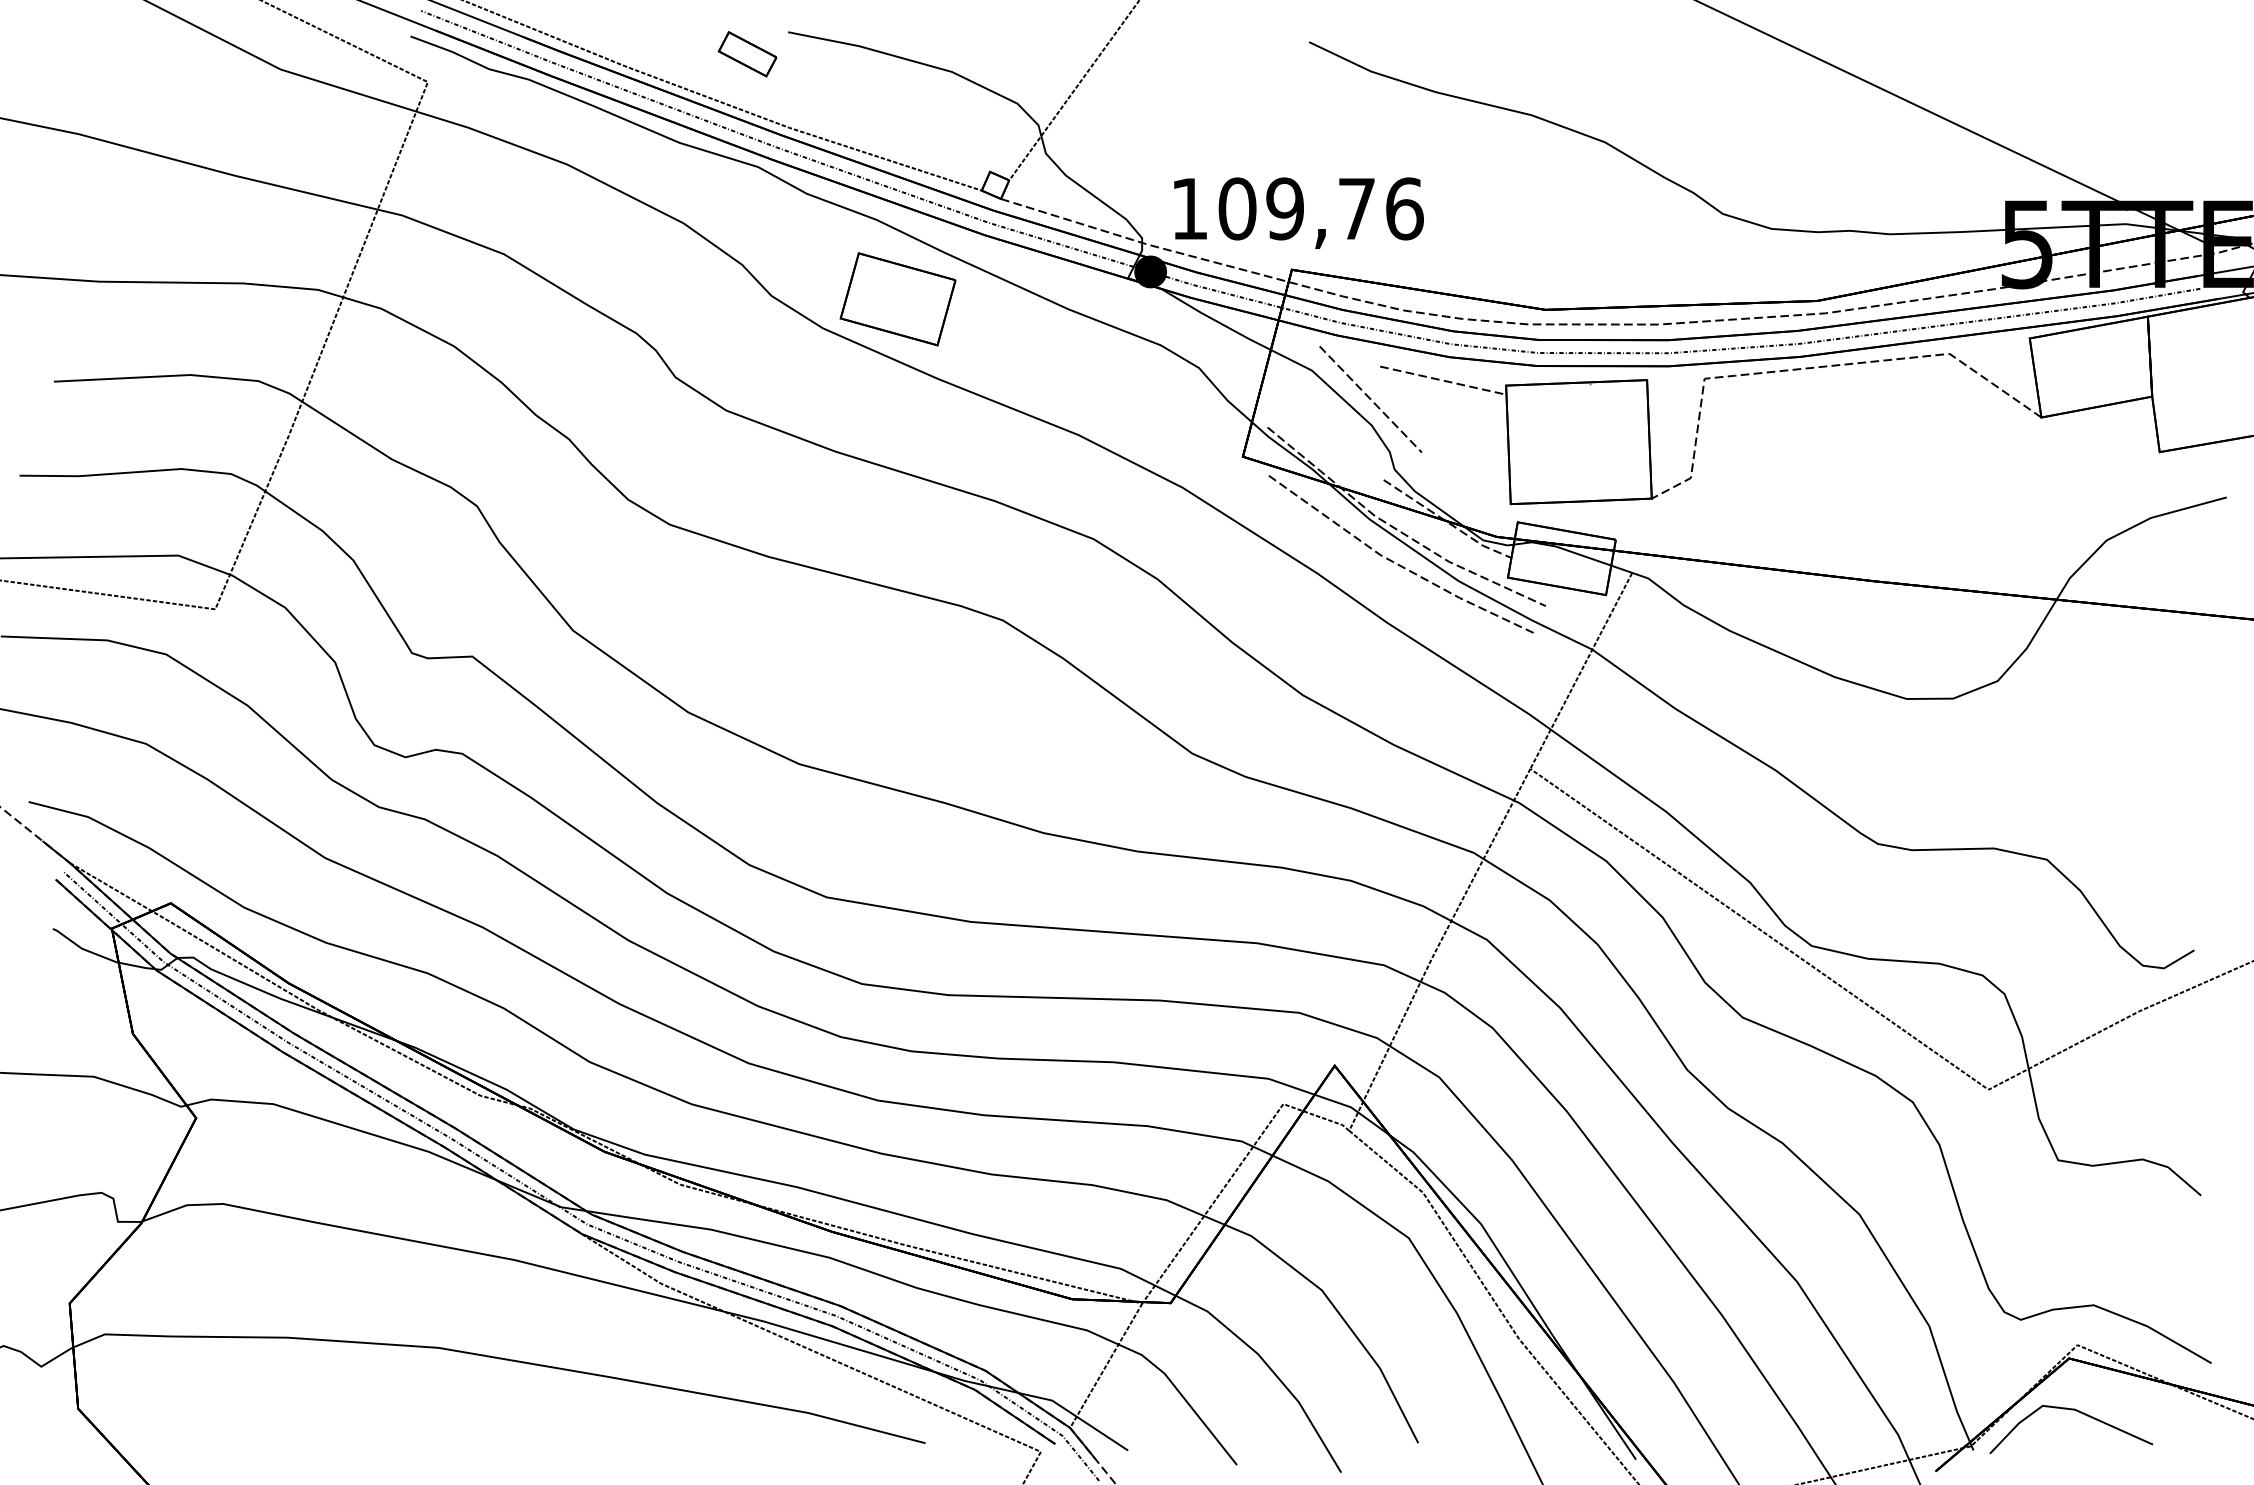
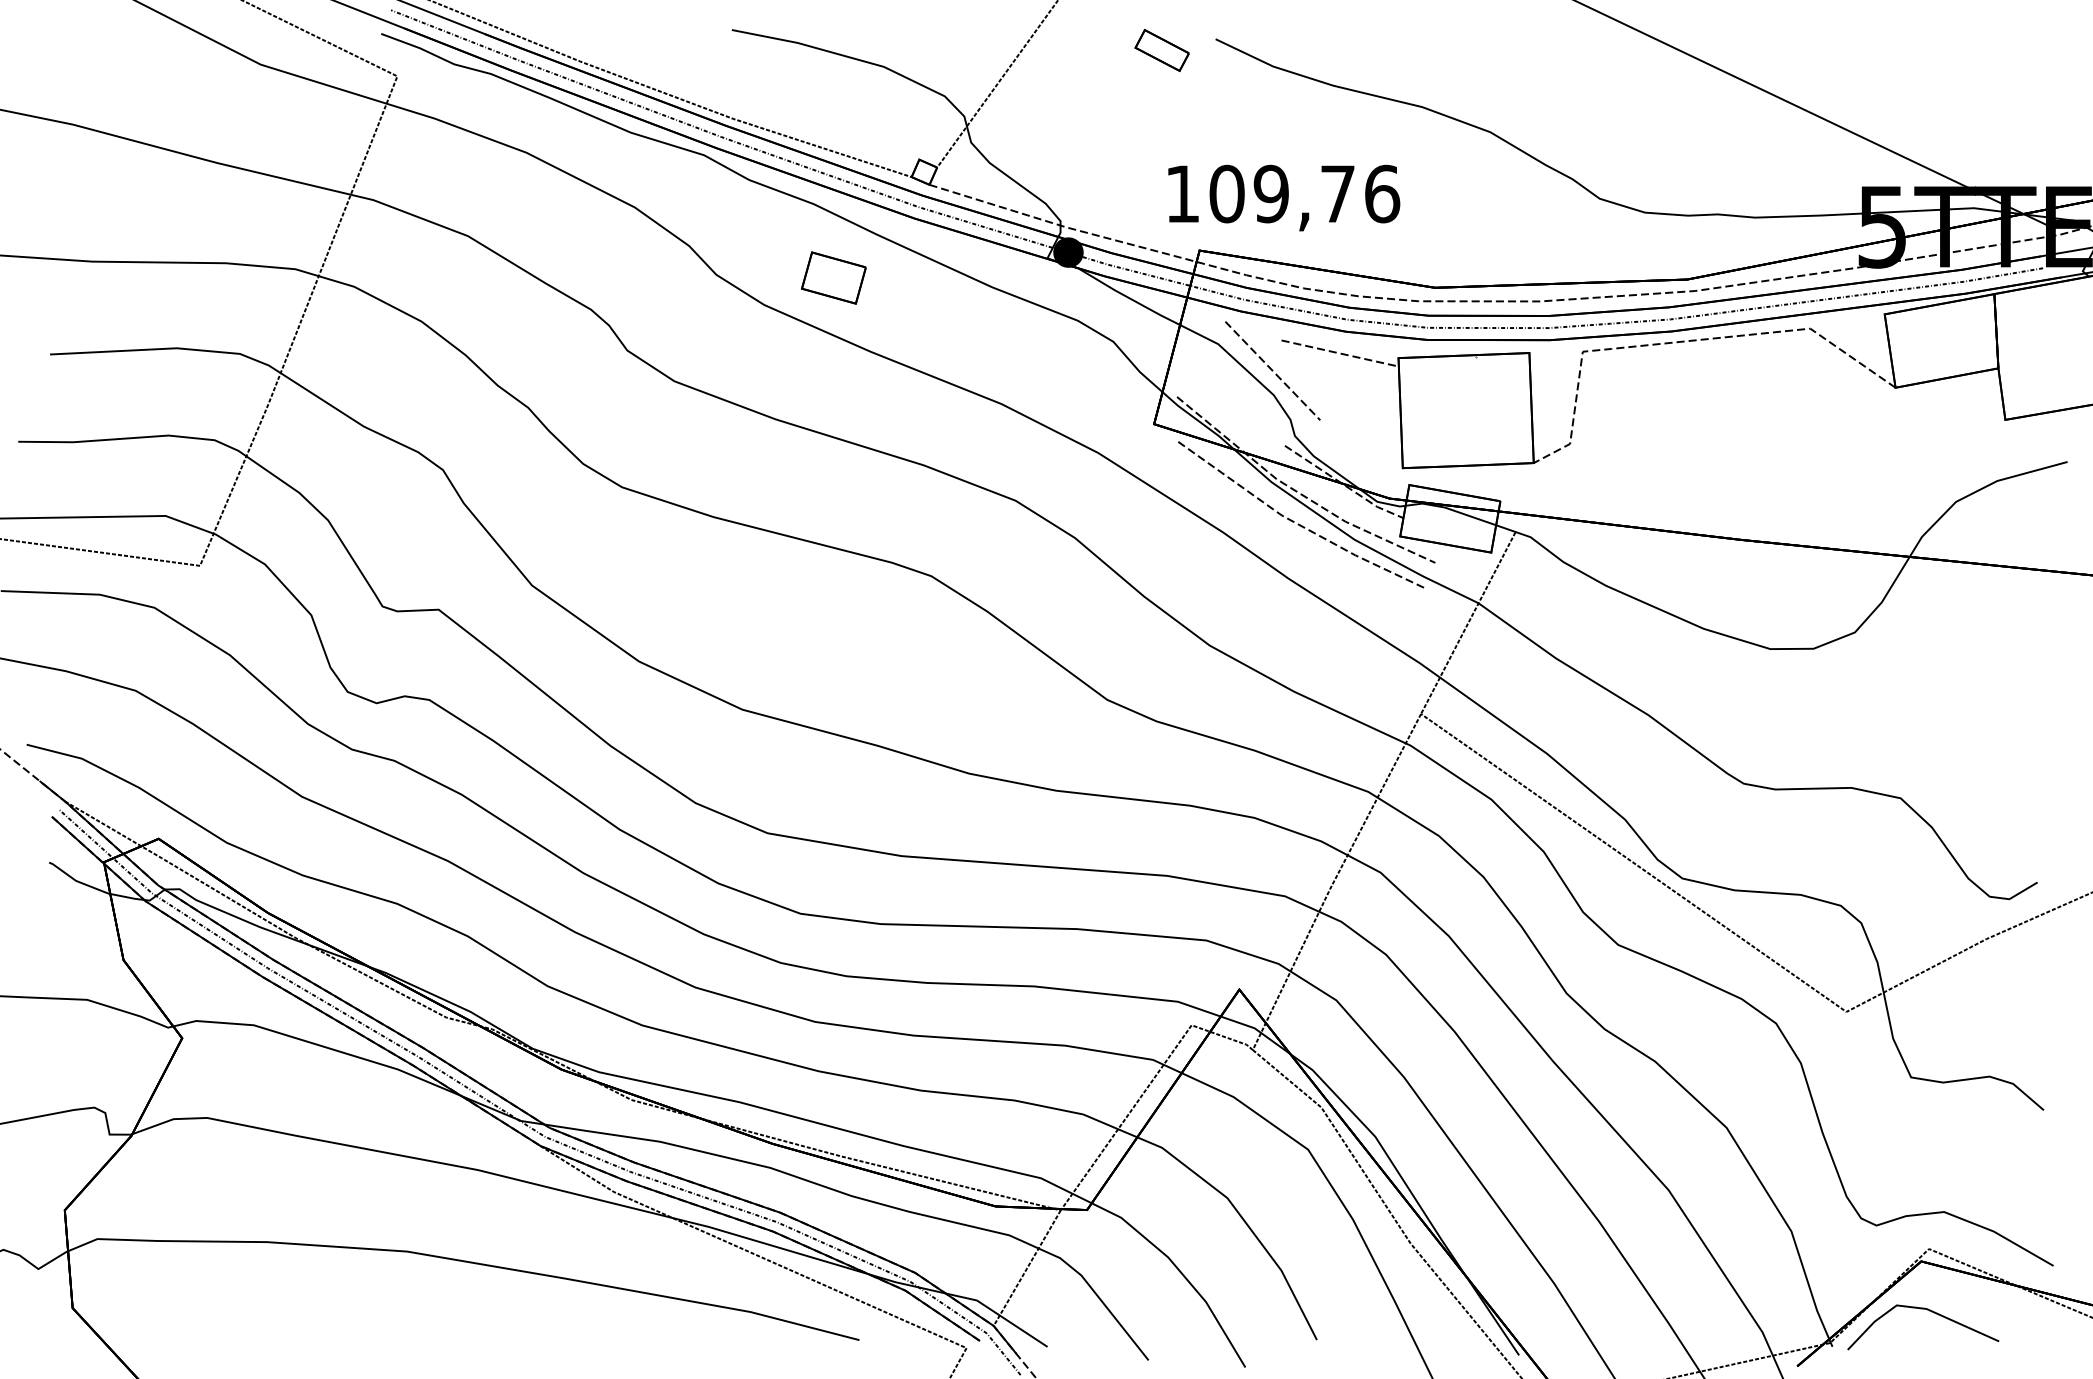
part: (747, 54) -> (1162, 50), moved
text: (1298, 212) -> (1283, 197), moved
part: (897, 299) -> (833, 278), size x0.6

